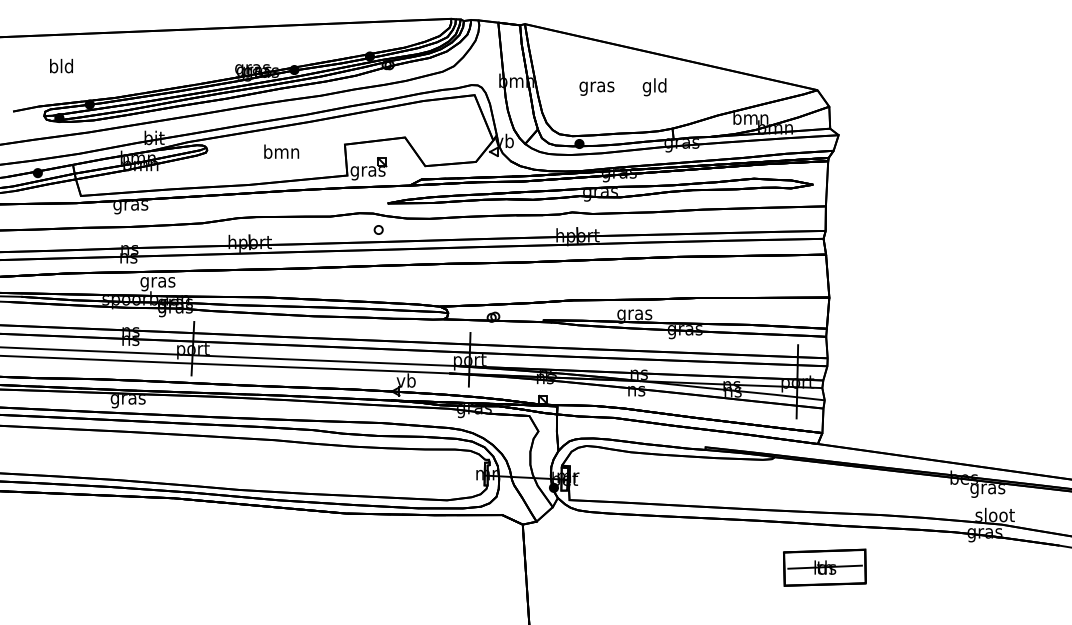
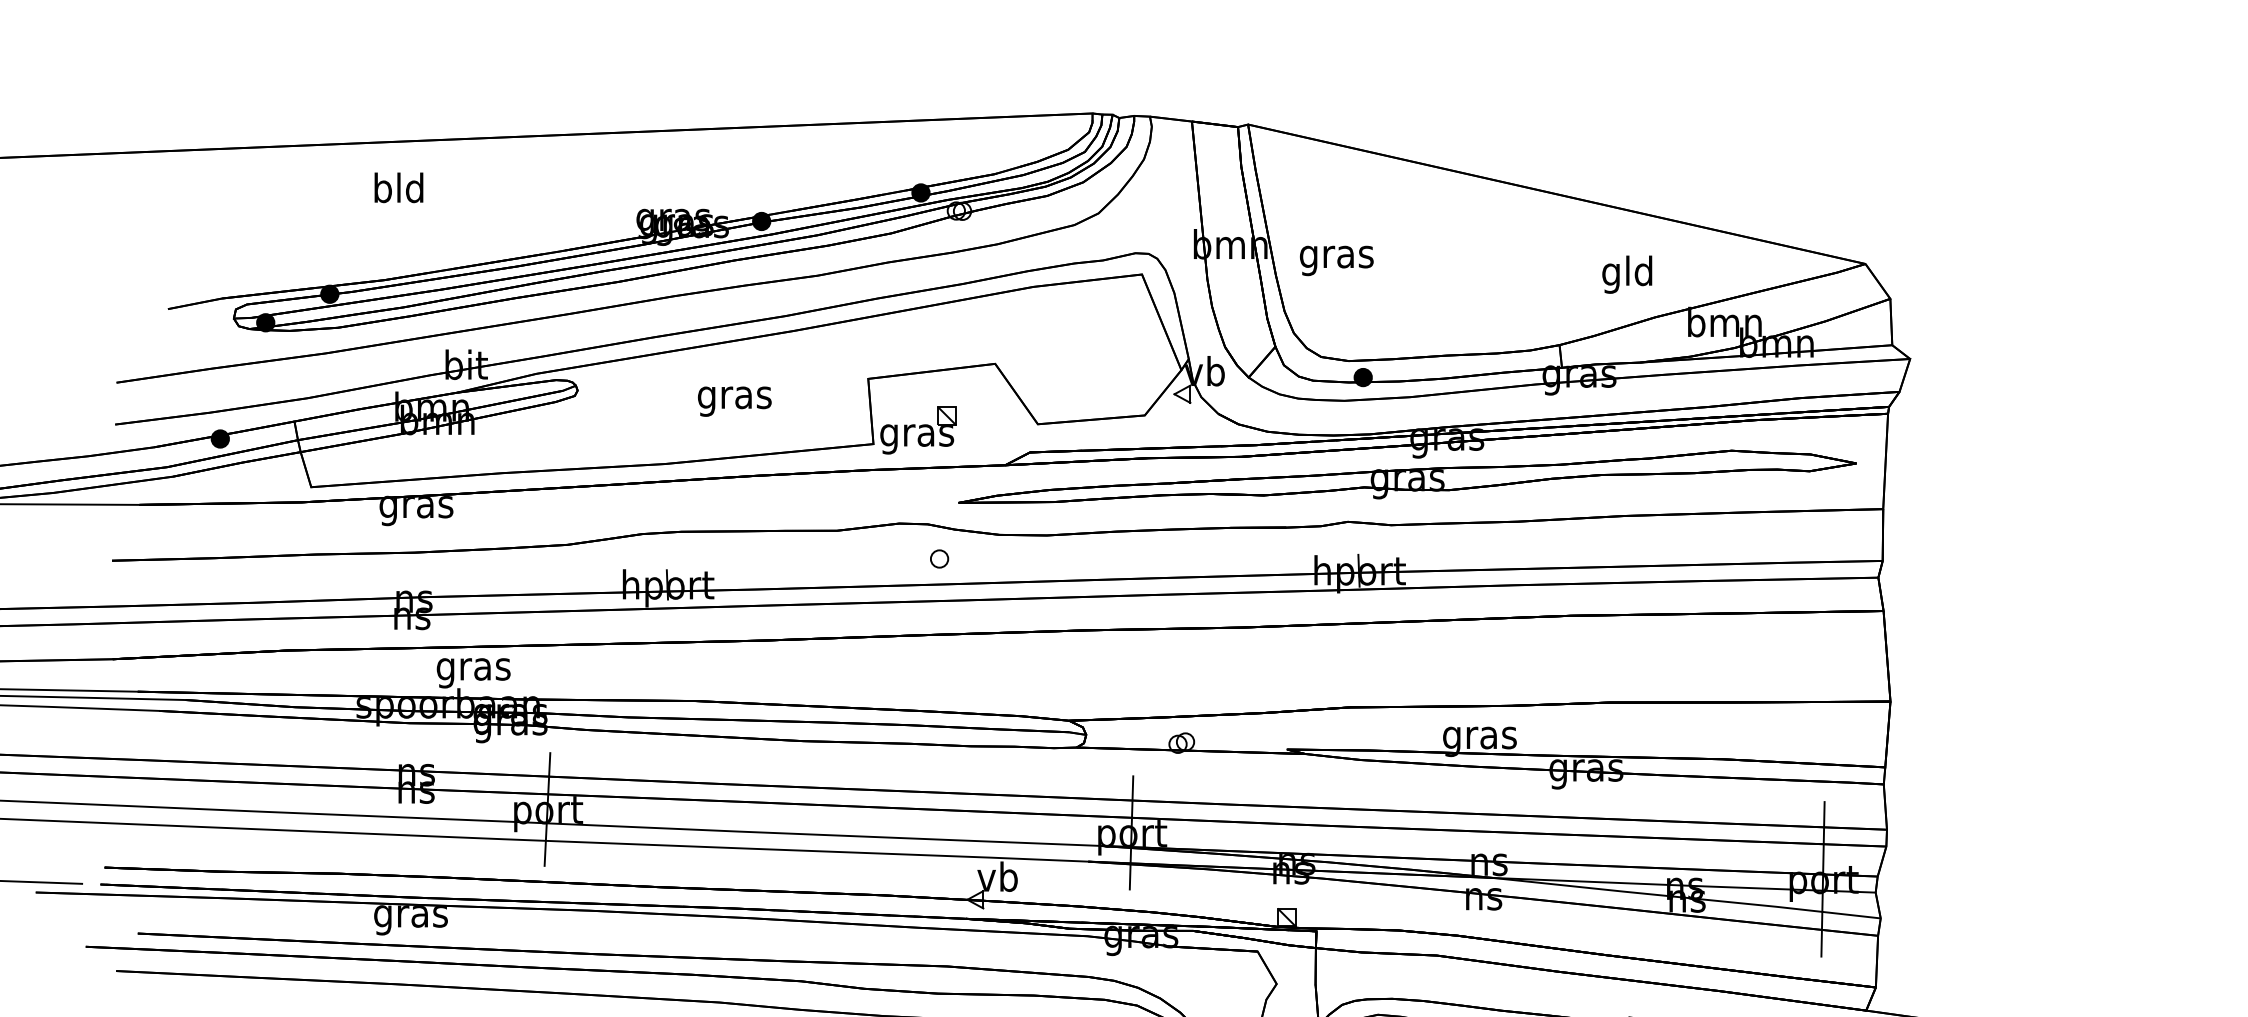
text: (61, 65) -> (398, 186), moved
text: (654, 87) -> (1627, 275), moved
text: (596, 88) -> (1335, 260), moved
text: (281, 153) -> (734, 397), bmn -> gras

